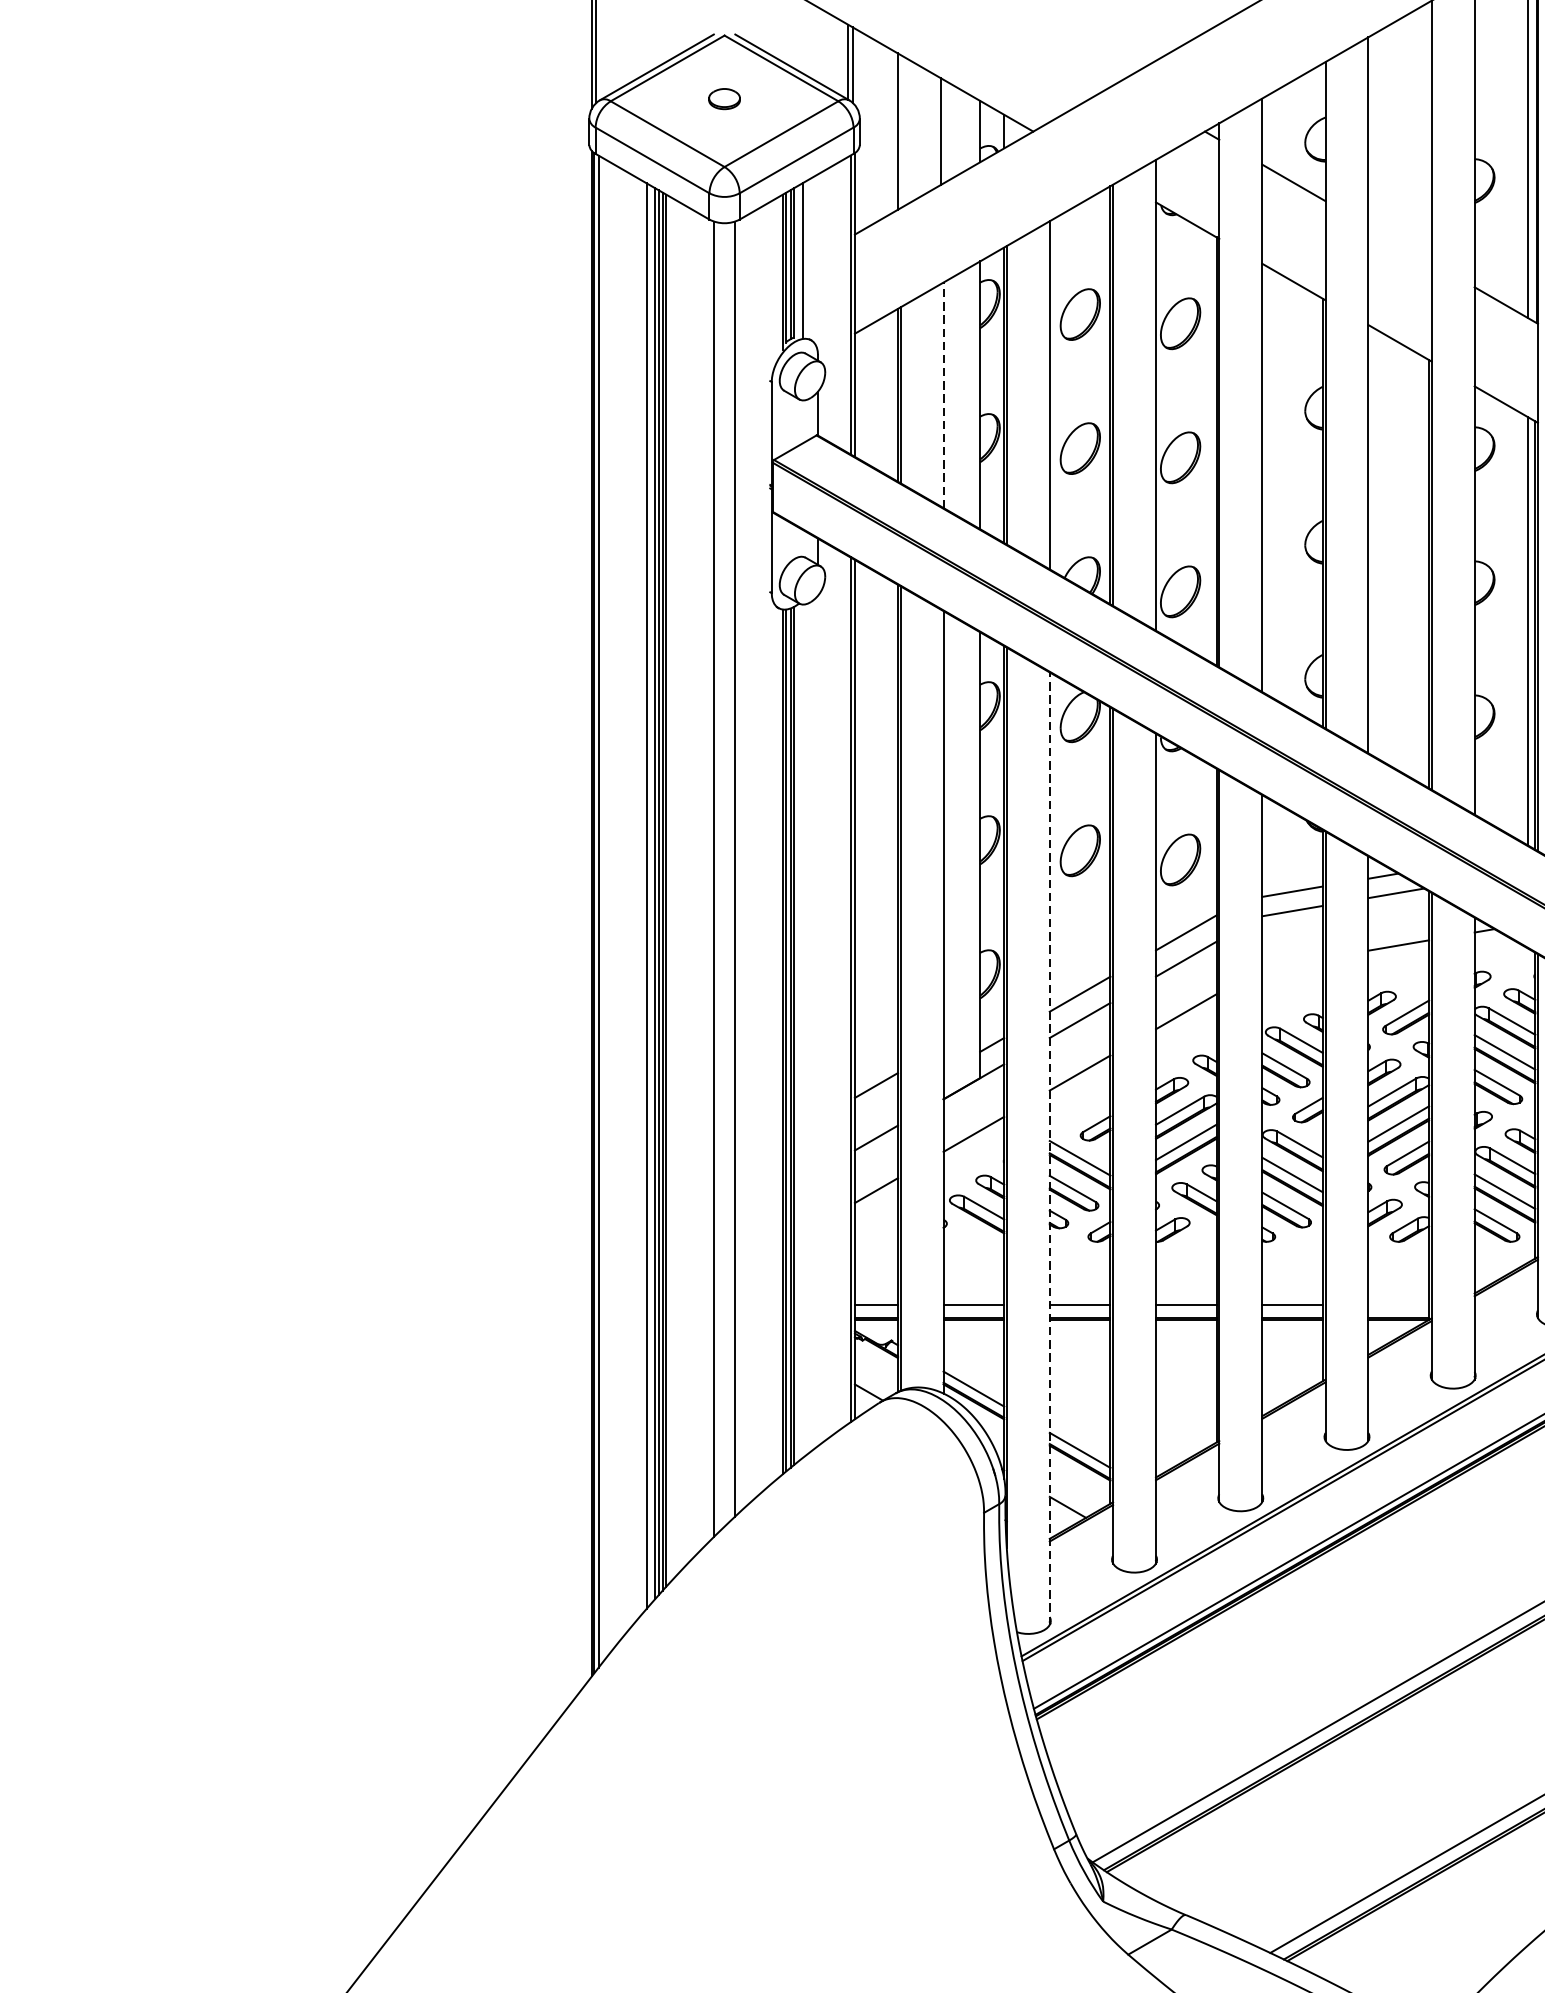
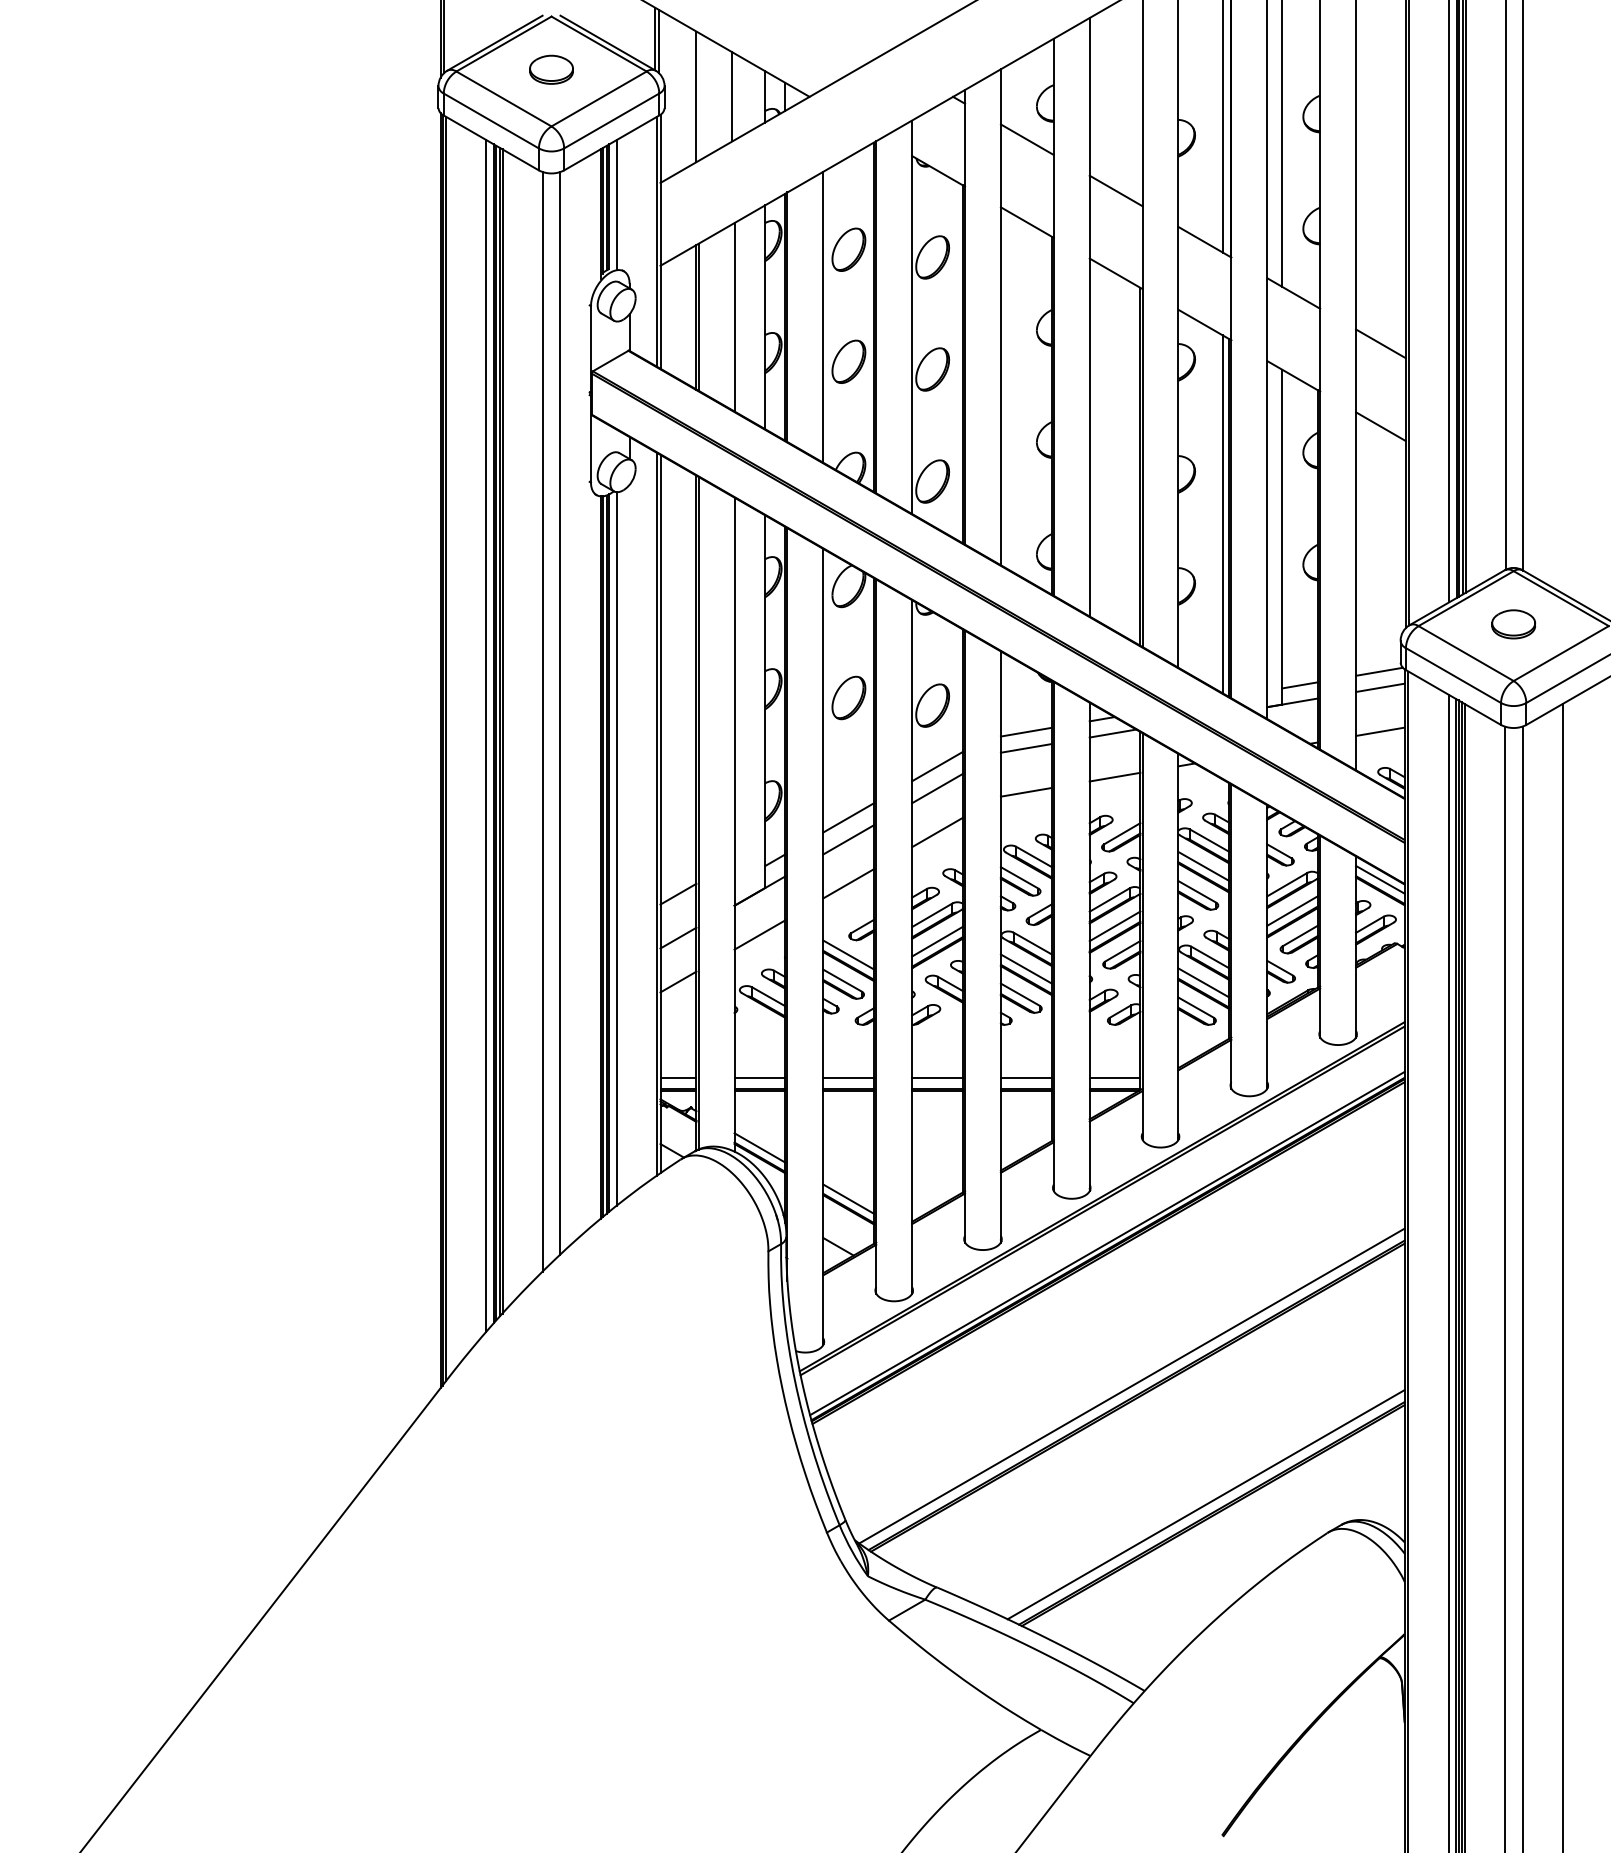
part: (724, 98) -> (551, 69), size x1.67
line: (1399, 243) -> (1115, 190), added
line: (943, 394) -> (734, 316), dashed -> solid
line: (1291, 963) -> (1025, 792), added
line: (802, 1030) -> (616, 848), added
line: (1049, 1148) -> (823, 946), dashed -> solid
line: (1398, 1304) -> (1114, 1077), added

